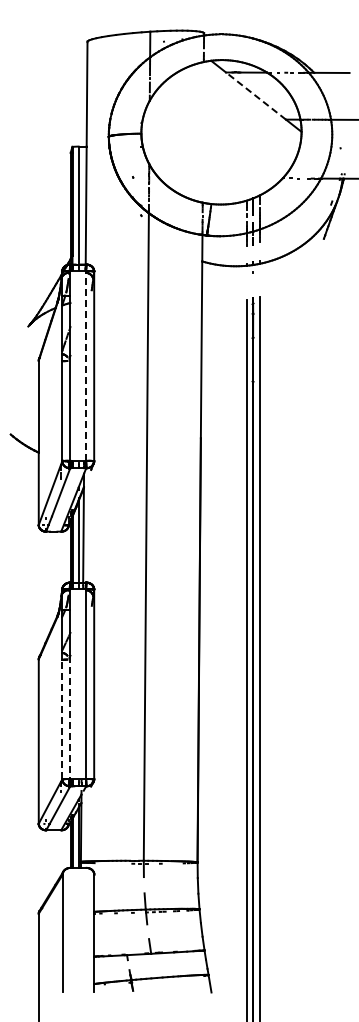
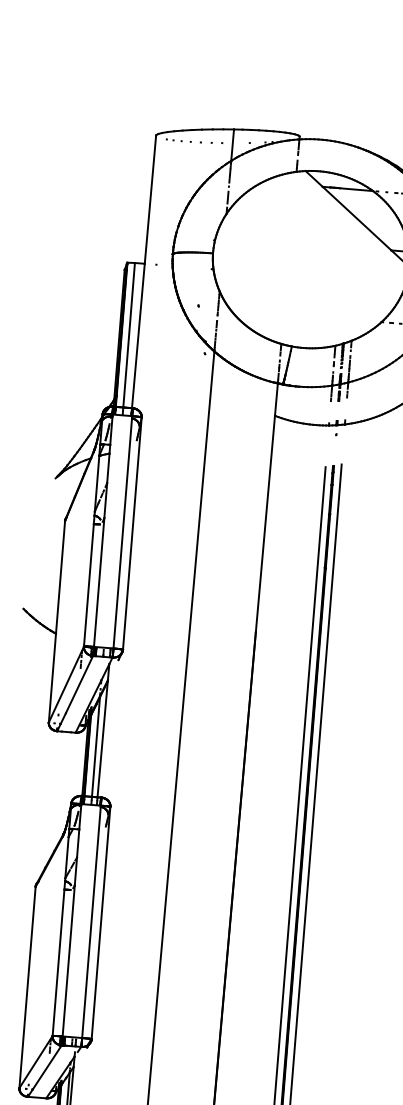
line: (255, 95) -> (356, 217), dashed -> solid
line: (86, 366) -> (122, 533), dashed -> solid
line: (70, 717) -> (68, 961), dashed -> solid
line: (62, 719) -> (58, 962), dashed -> solid

